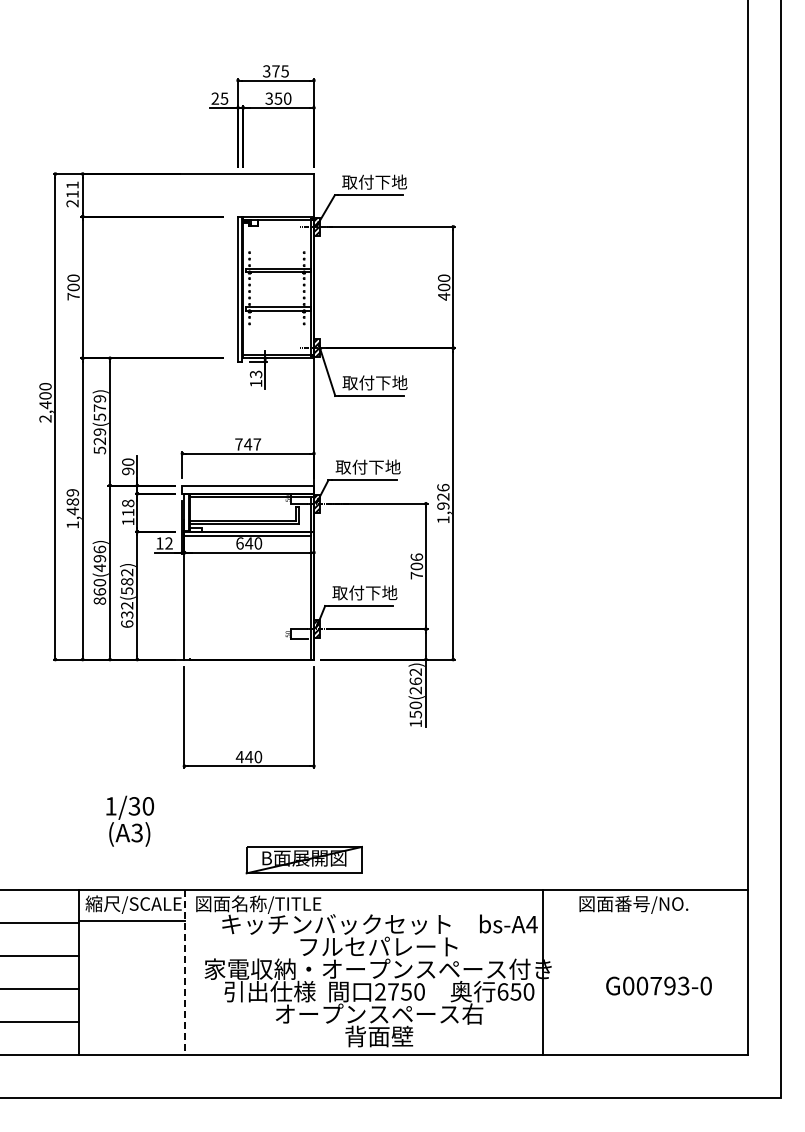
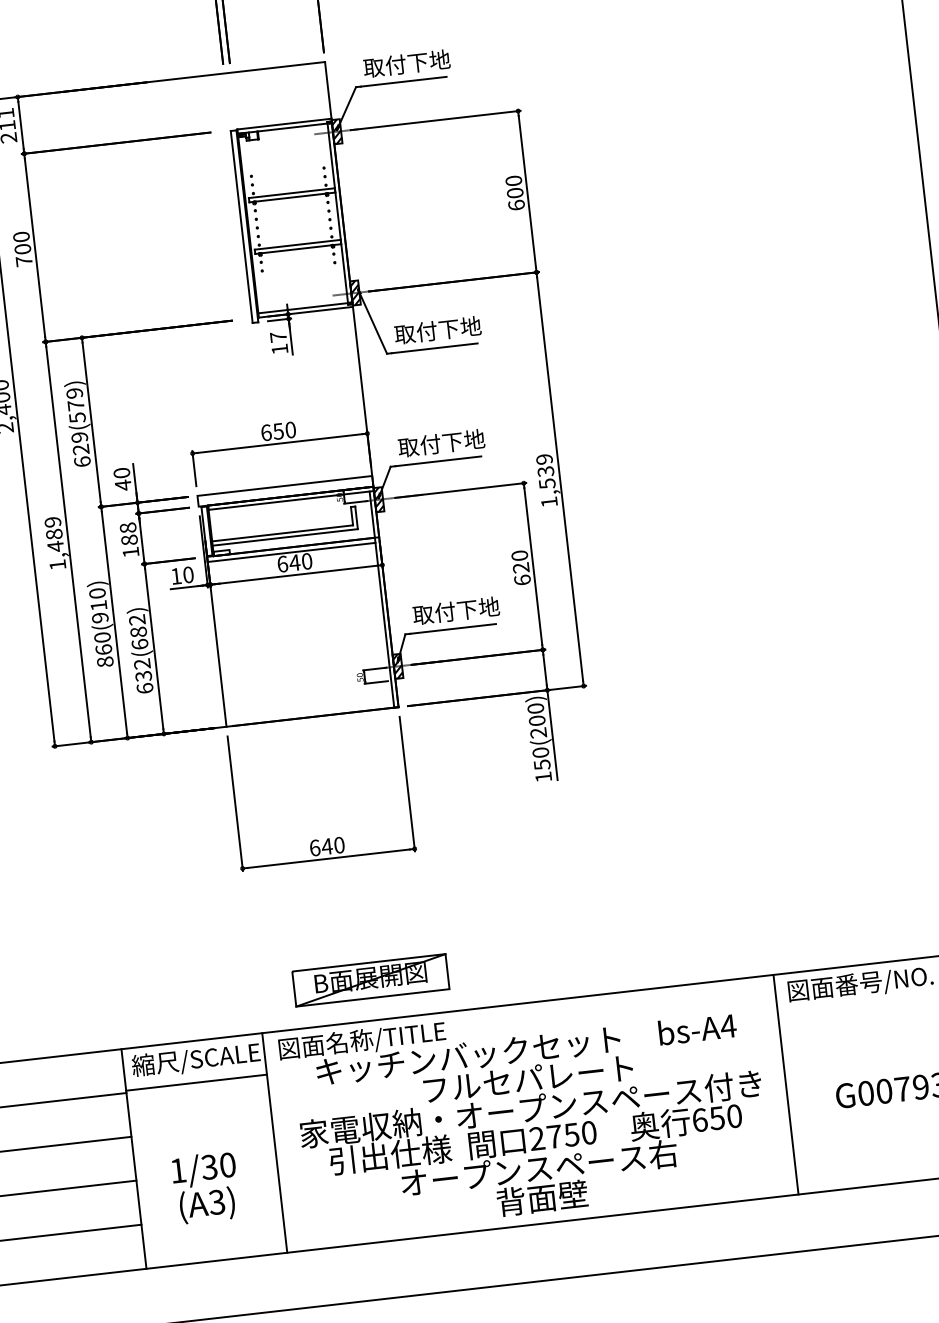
text: (444, 296) -> (517, 205), 400 -> 600
text: (255, 374) -> (277, 337), 13 -> 17
text: (248, 444) -> (279, 431), 747 -> 650
text: (99, 450) -> (81, 461), 529(579) -> 629(579)
text: (128, 471) -> (123, 485), 90 -> 40
text: (443, 496) -> (546, 470), 1,926 -> 1,539
text: (128, 512) -> (129, 539), 118 -> 188
text: (168, 543) -> (187, 575), 12 -> 10
text: (99, 558) -> (98, 605), 860(496) -> 860(910)
text: (416, 566) -> (520, 568), 706 -> 620
text: (127, 590) -> (140, 643), 632(582) -> 632(682)
text: (415, 676) -> (536, 714), 150(262) -> 150(200)
text: (239, 756) -> (314, 847), 440 -> 640
text: (129, 820) -> (204, 1186), moved
part: (303, 860) -> (369, 980), moved
line: (185, 972) -> (275, 1142), dashed -> solid
line: (542, 972) -> (785, 1084), moved

